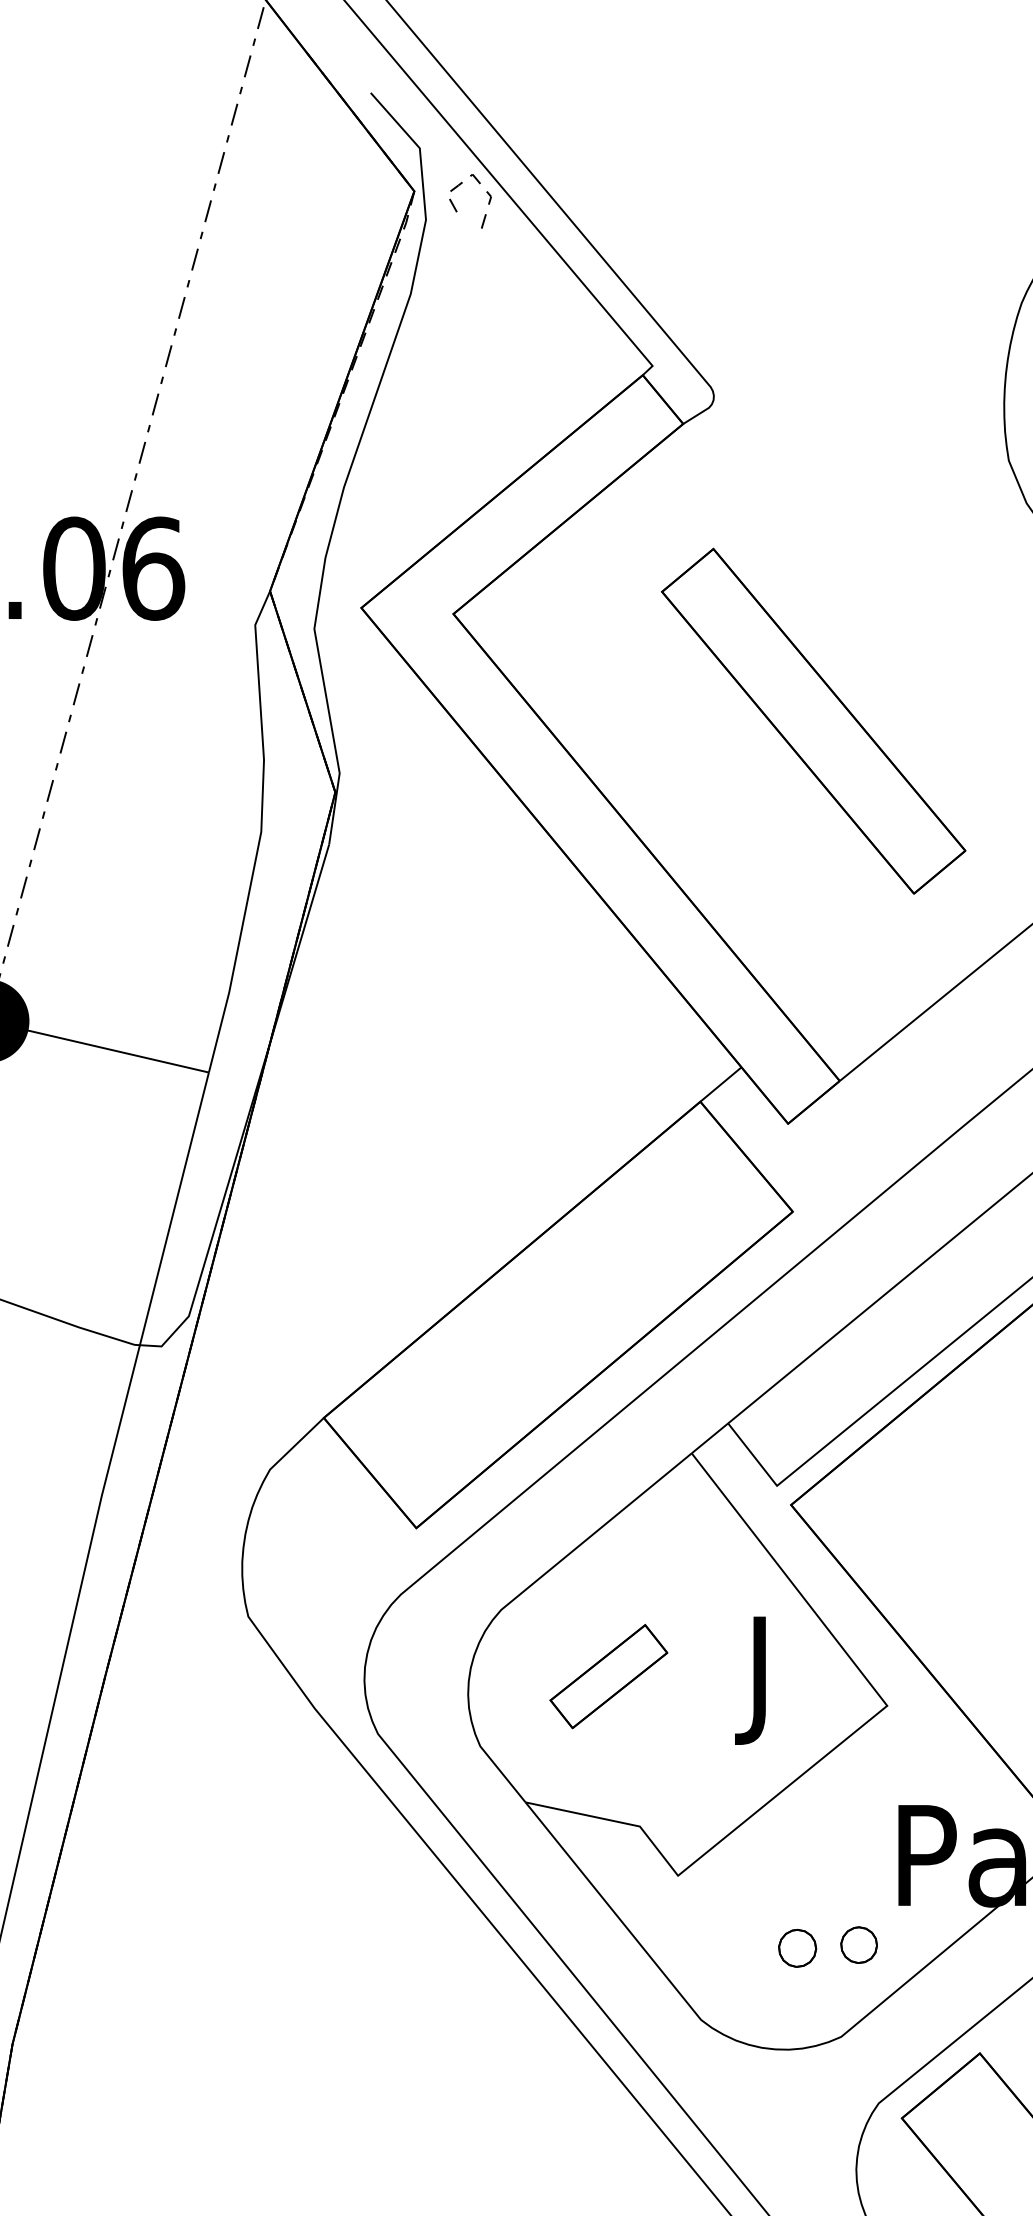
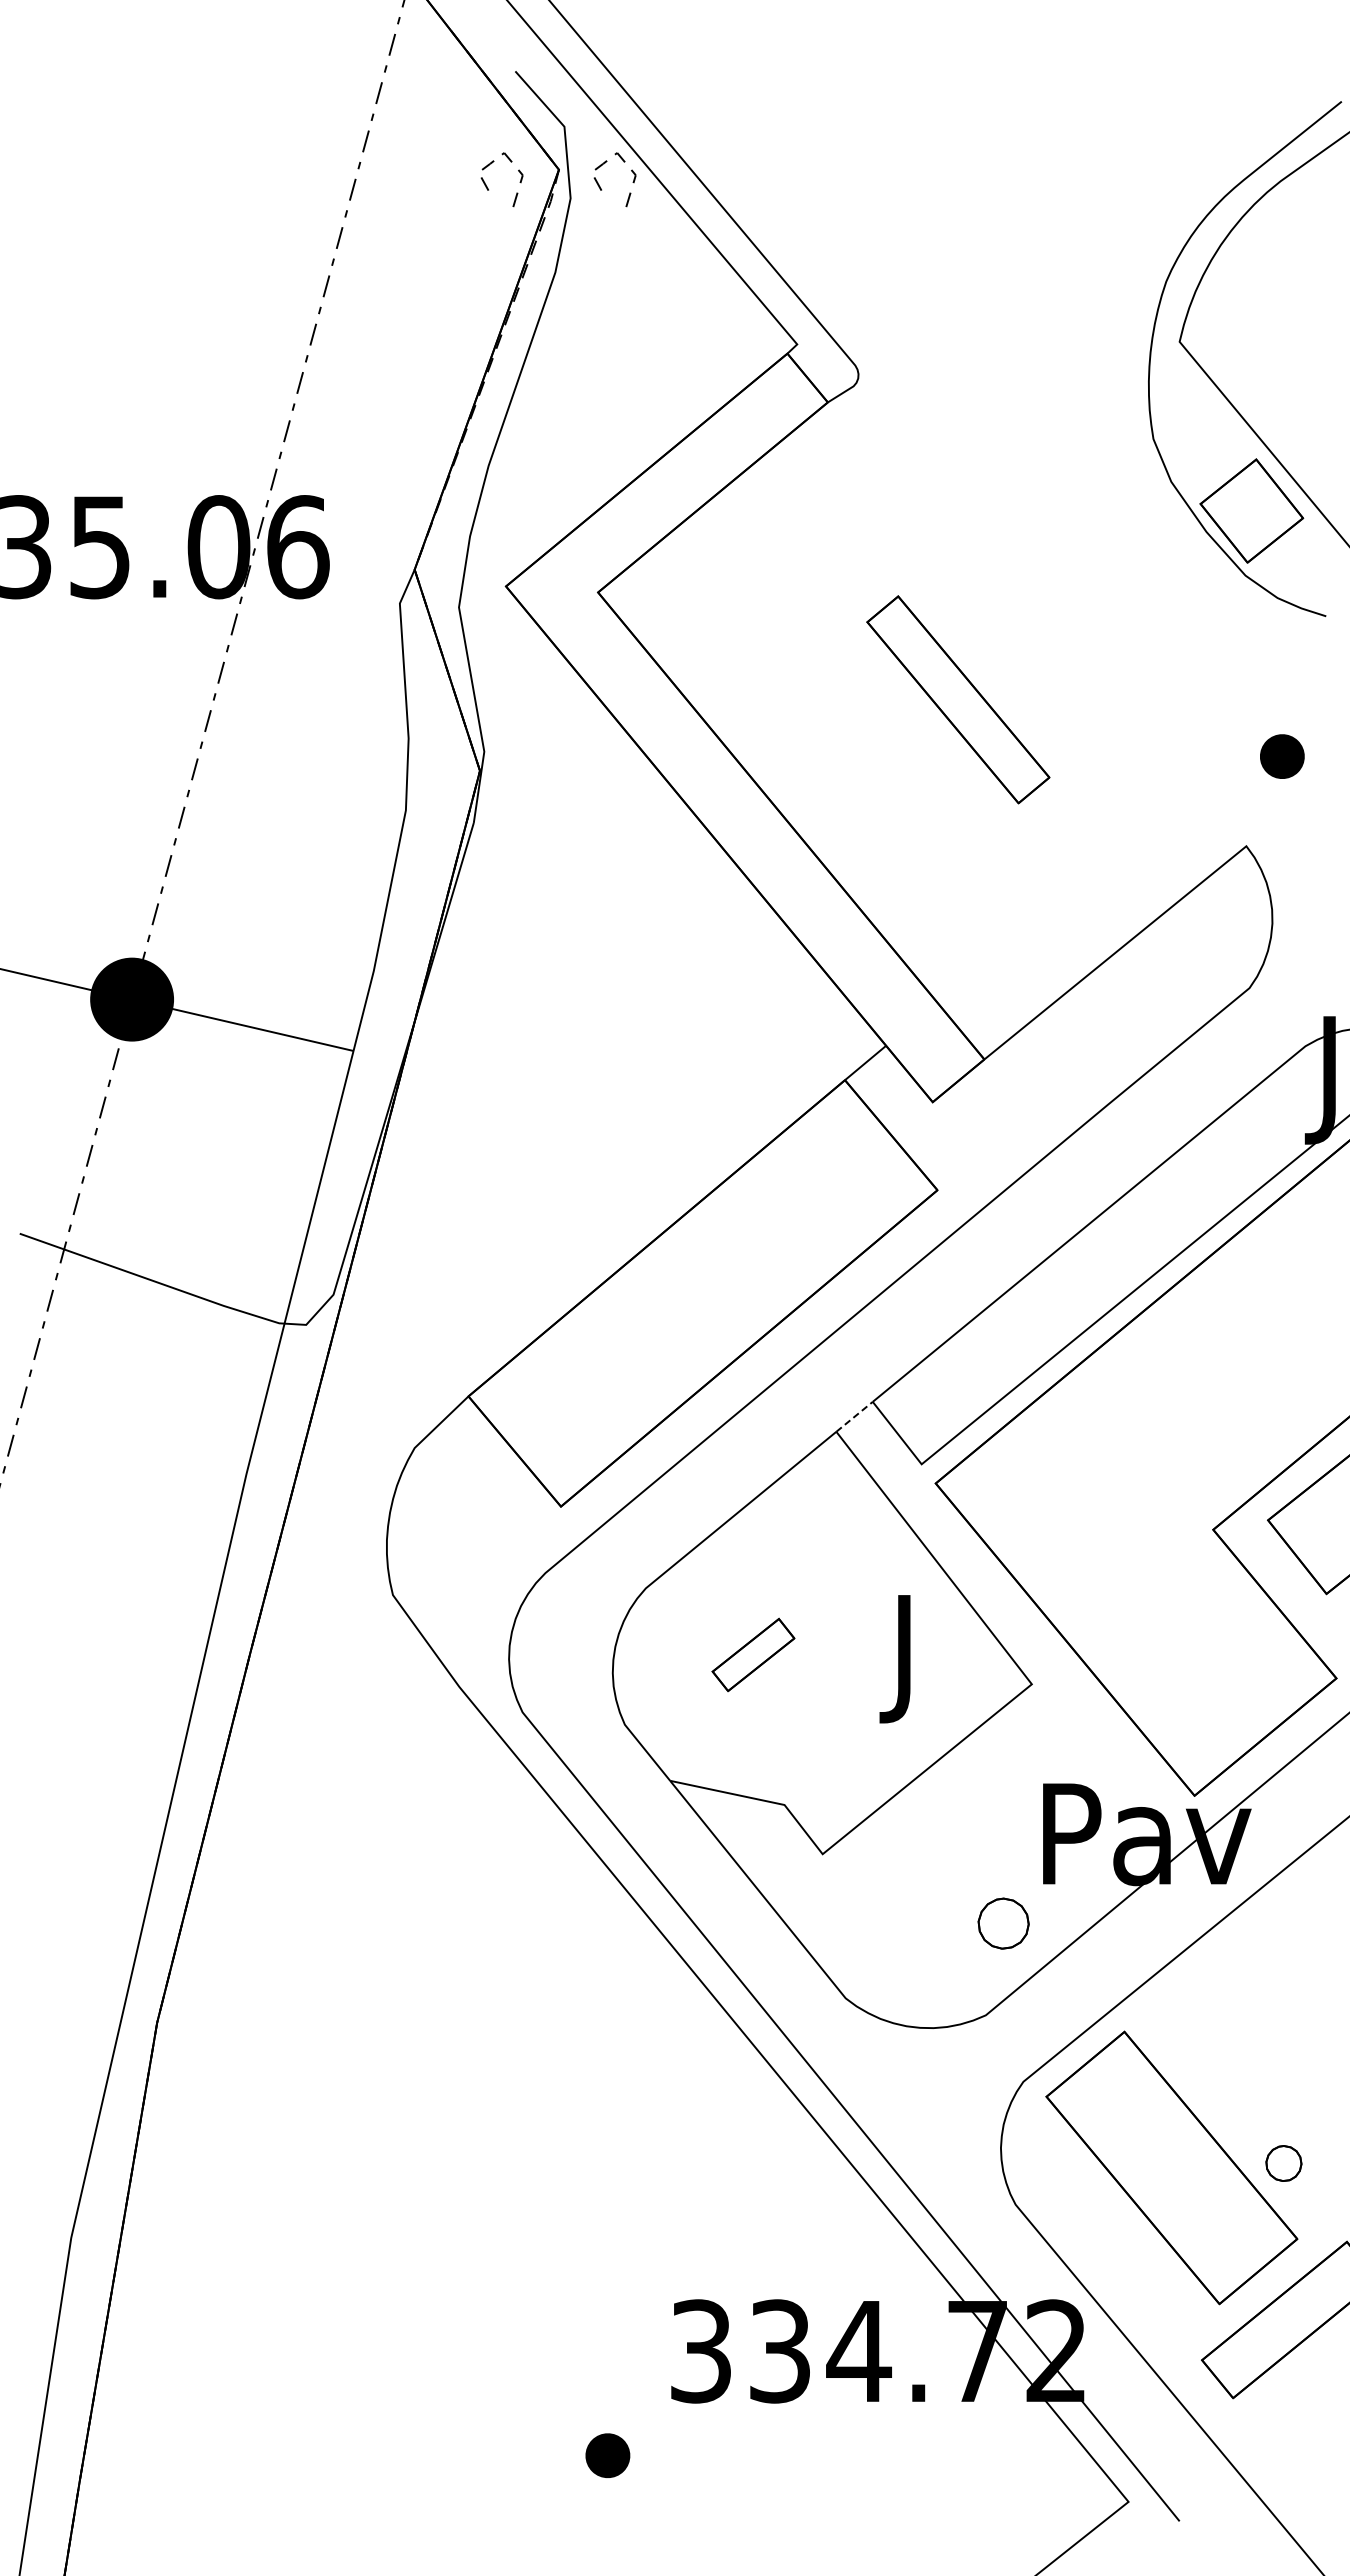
curve: (342, 208) -> (487, 186), added
part: (813, 721) -> (958, 699), size x0.6
line: (709, 1438) -> (854, 1416), solid -> dashed
part: (608, 1676) -> (753, 1654), size x0.7
part: (858, 1945) -> (1003, 1923), size x1.4
part: (796, 1948) -> (941, 1926), removed

